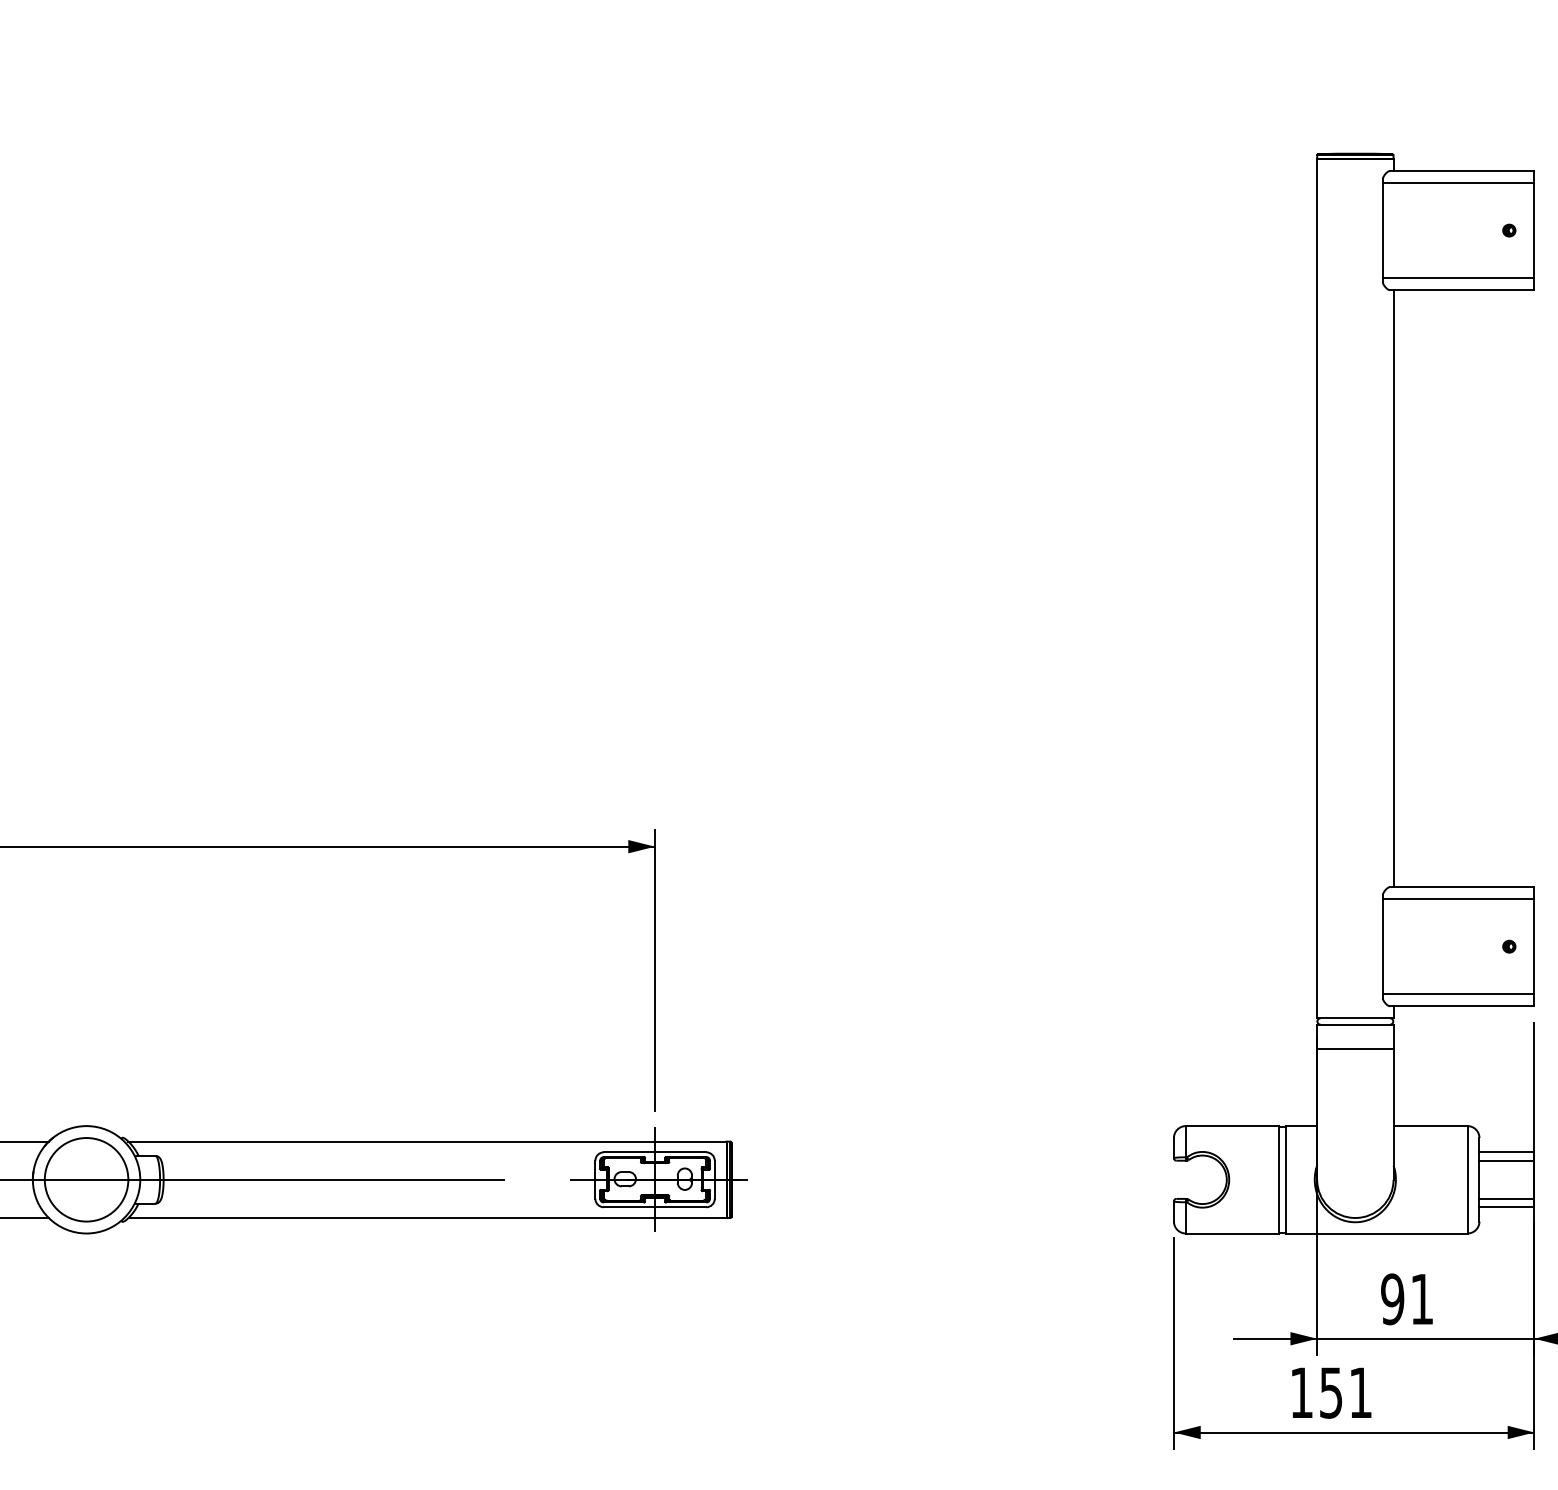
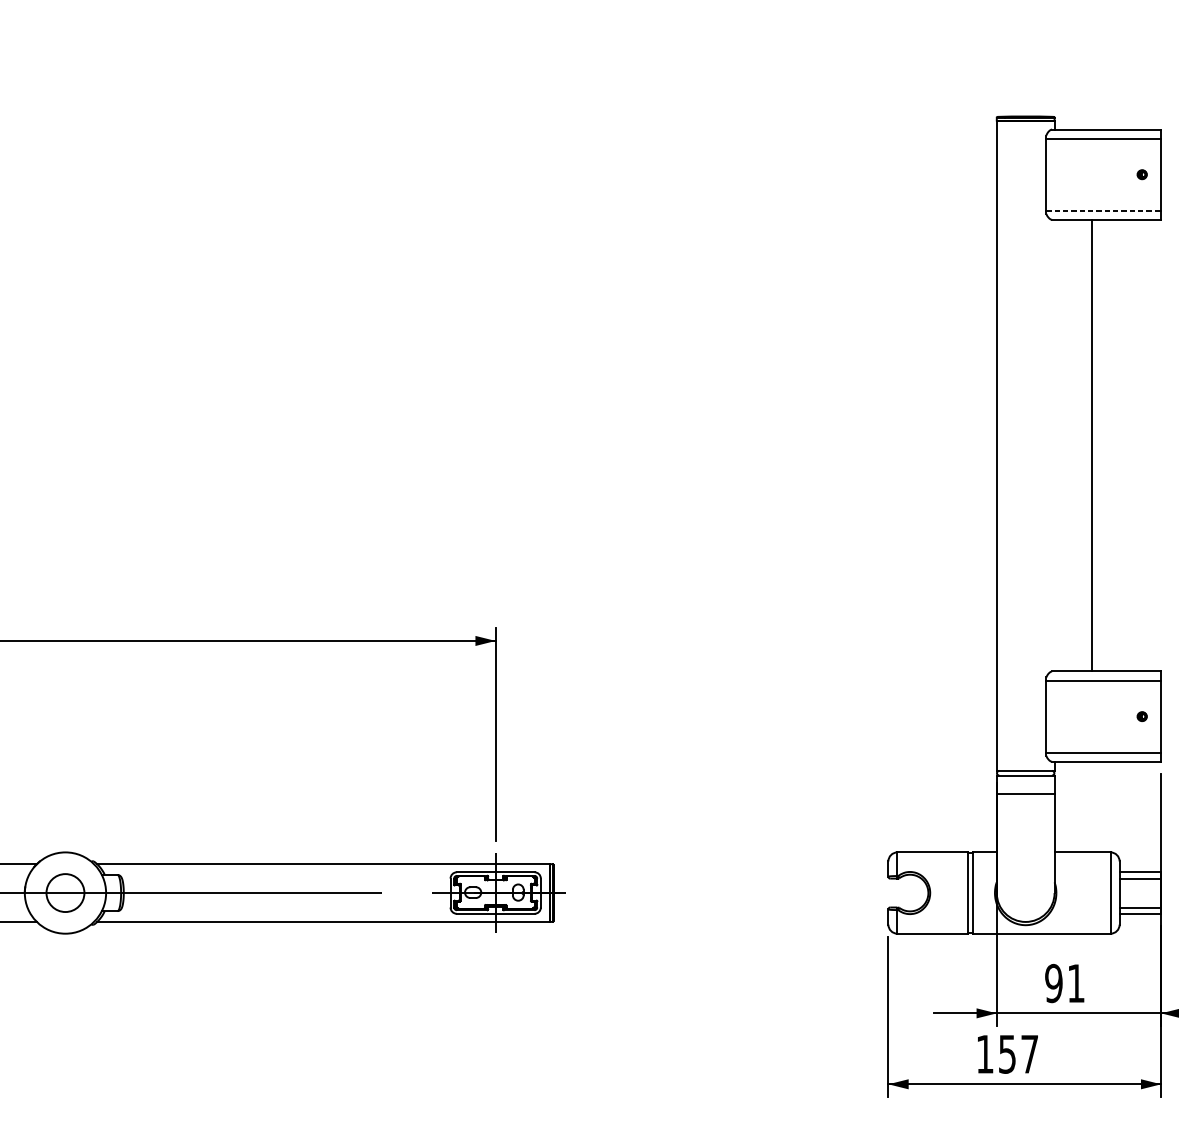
line: (1458, 278) -> (1103, 210), solid -> dashed
line: (1393, 588) -> (1092, 445), moved
circle: (86, 1179) -> (65, 892), size x0.6
text: (1360, 1392) -> (1029, 1054), 151 -> 157

